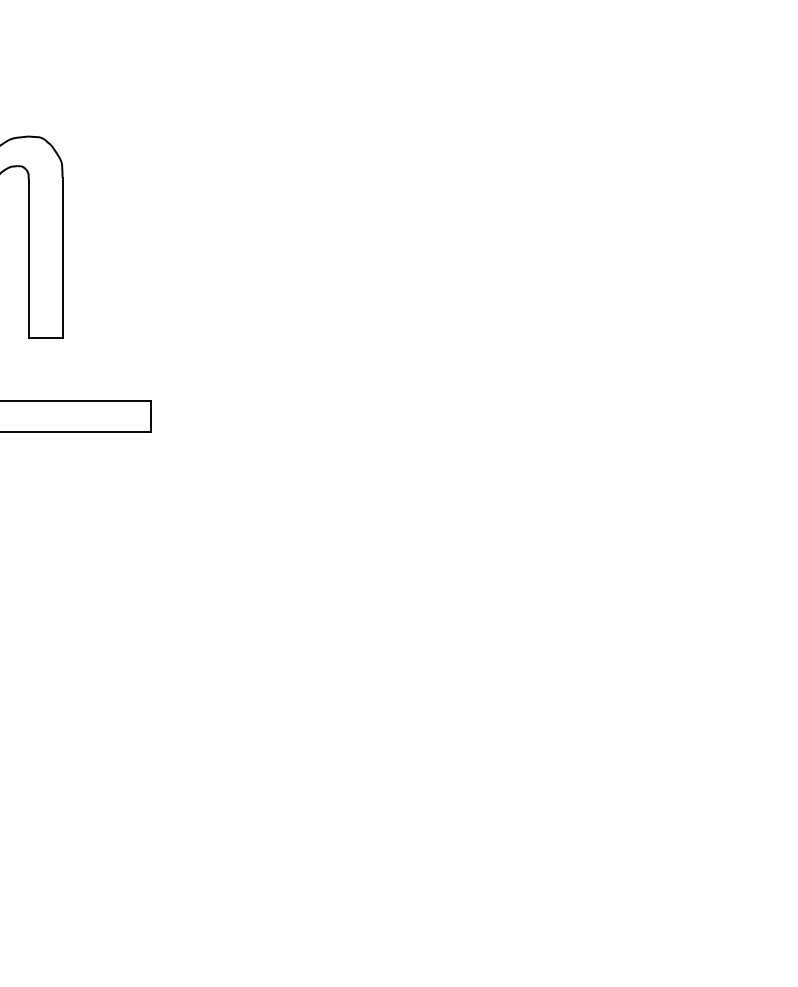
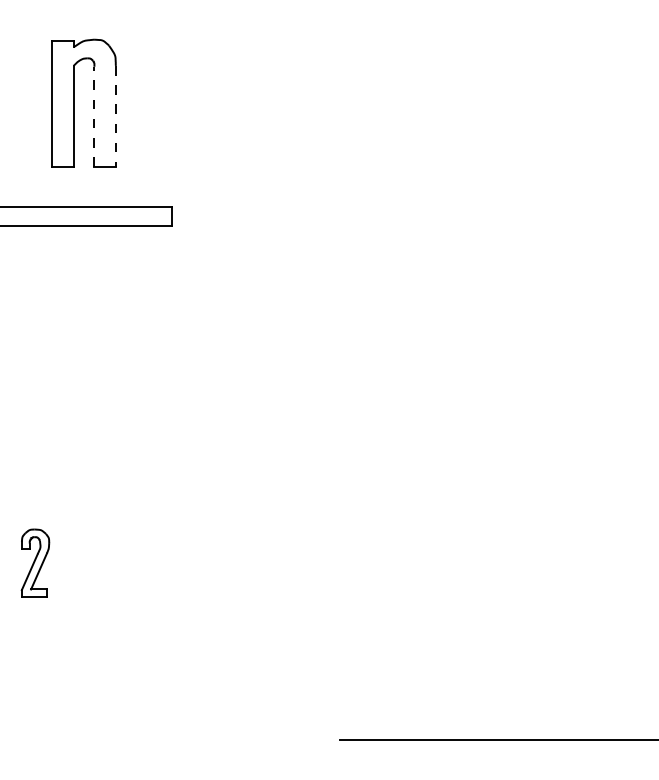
line: (28, 258) -> (94, 116), solid -> dashed
line: (62, 258) -> (115, 116), solid -> dashed

